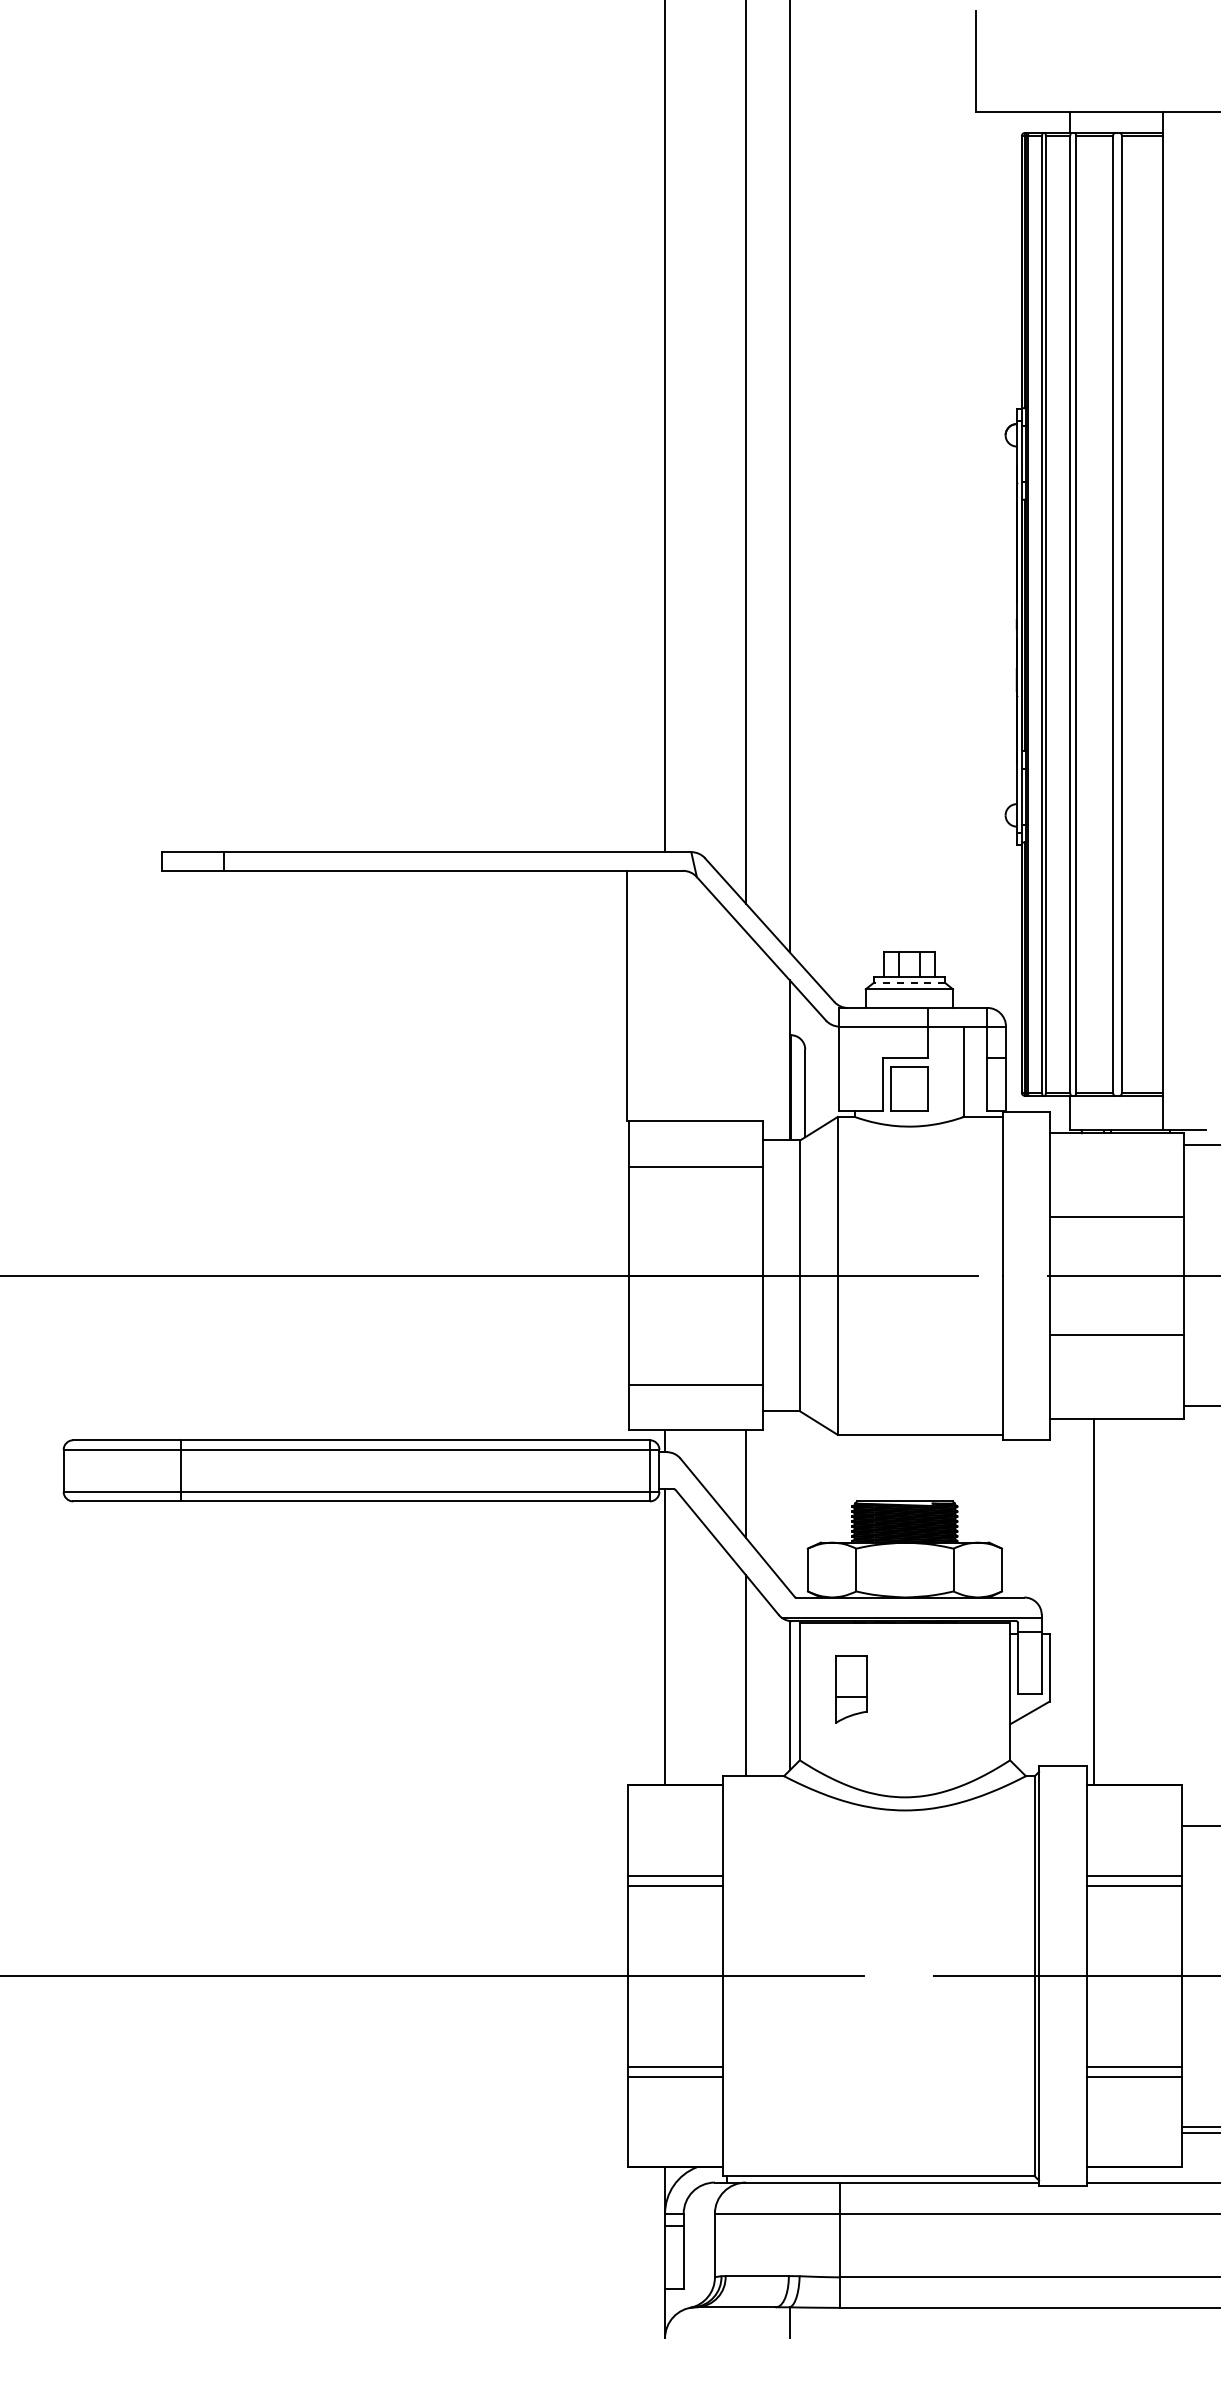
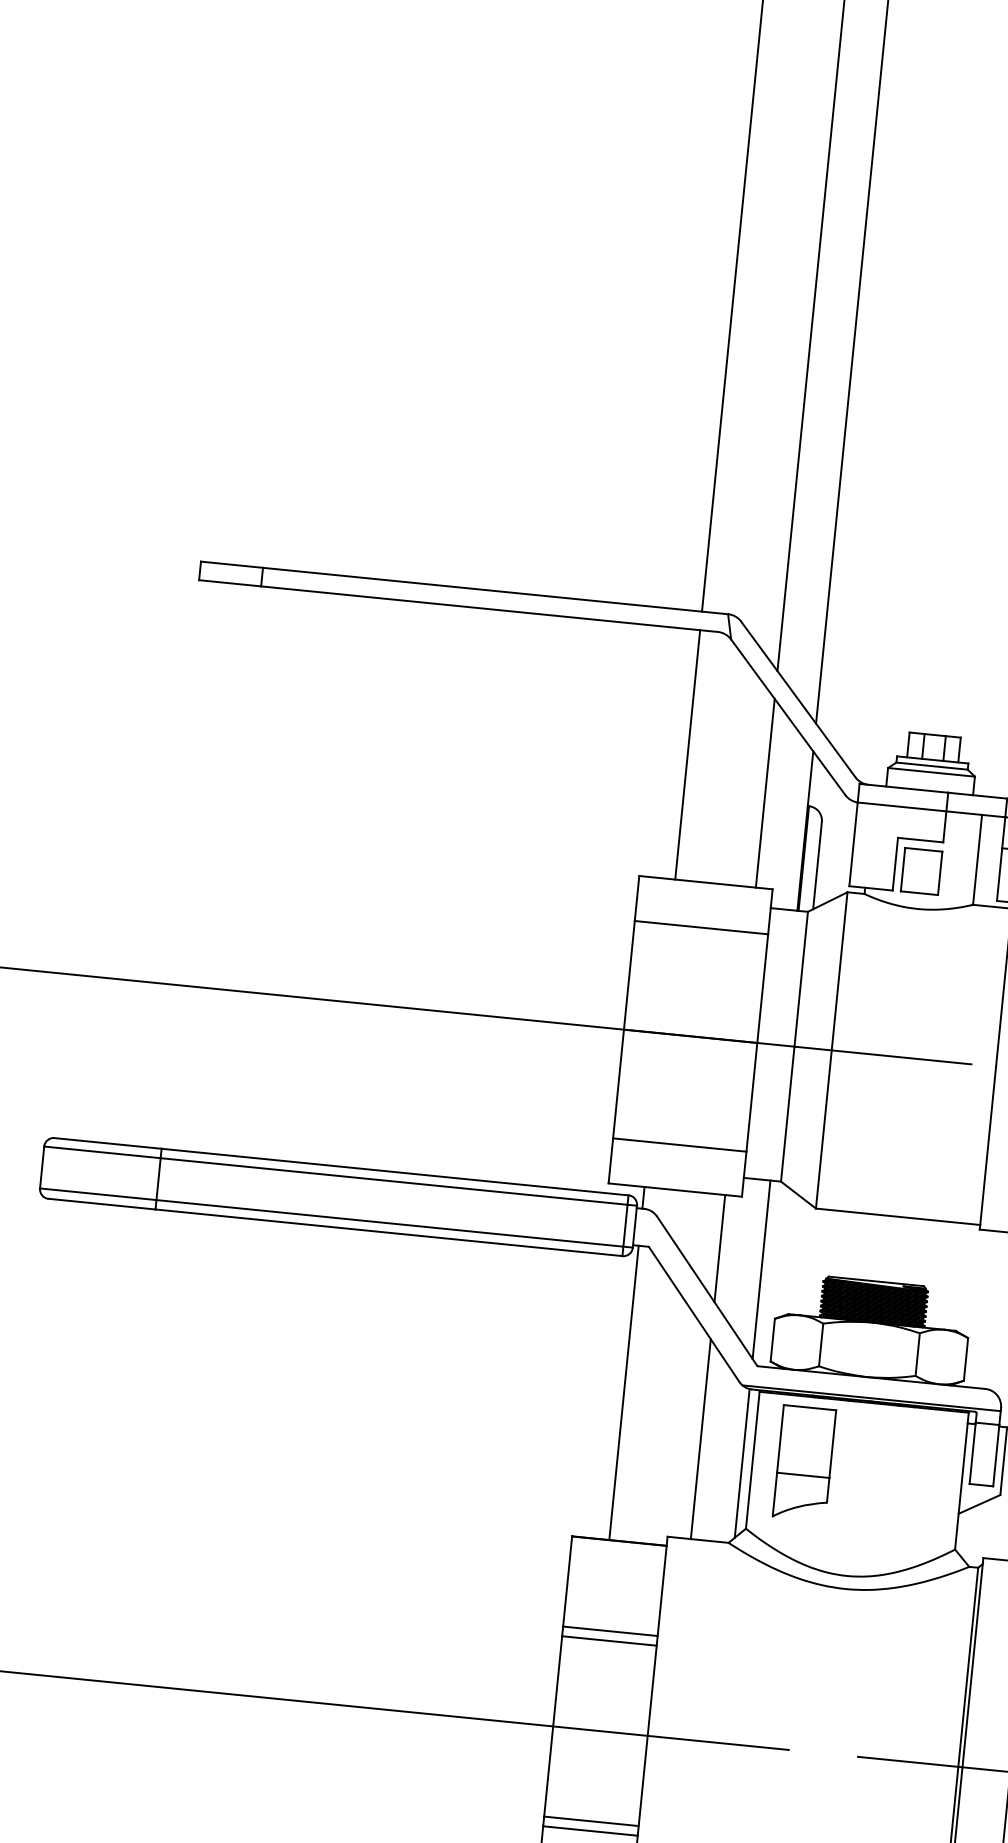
line: (909, 983) -> (932, 766), dashed -> solid
line: (627, 995) -> (688, 754), moved
line: (746, 1026) -> (765, 793), added
line: (789, 1500) -> (761, 1269), added
part: (851, 1689) -> (804, 1463), size x1.67

